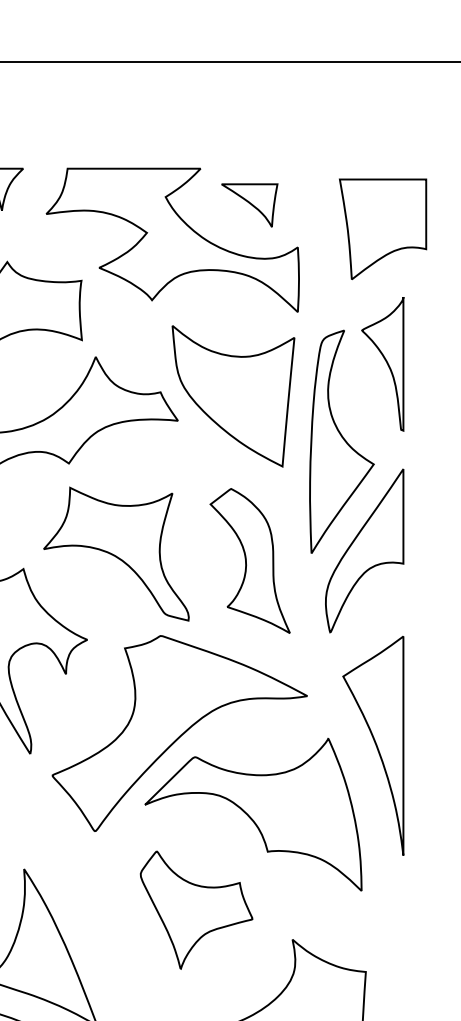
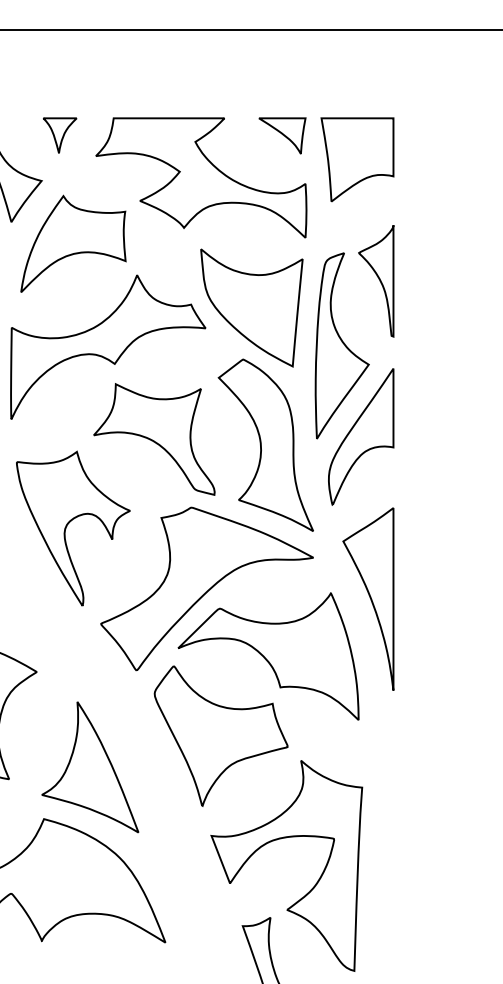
part: (249, 204) -> (282, 135), moved
part: (383, 228) -> (357, 159), moved
part: (249, 560) -> (265, 444), size x1.43
part: (195, 909) -> (220, 735), size x1.43

